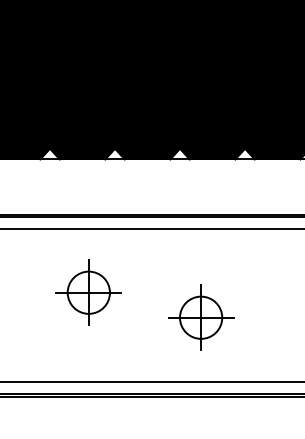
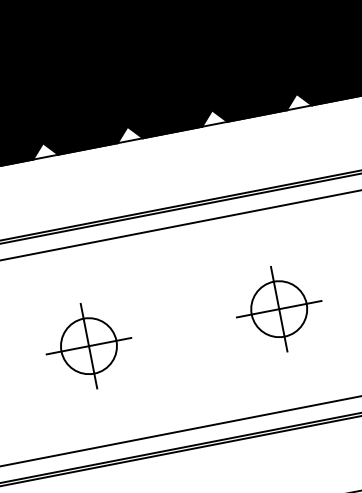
part: (88, 292) -> (88, 345), moved
part: (201, 317) -> (279, 308), moved

